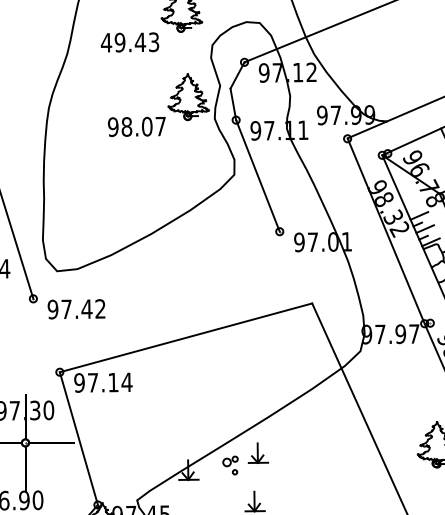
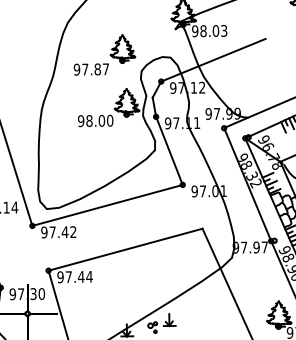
text: (130, 42) -> (91, 69), 49.43 -> 97.87
text: (161, 126) -> (110, 120), 98.07 -> 98.00
line: (156, 263) -> (107, 204), added
text: (112, 381) -> (80, 276), 97.14 -> 97.44

